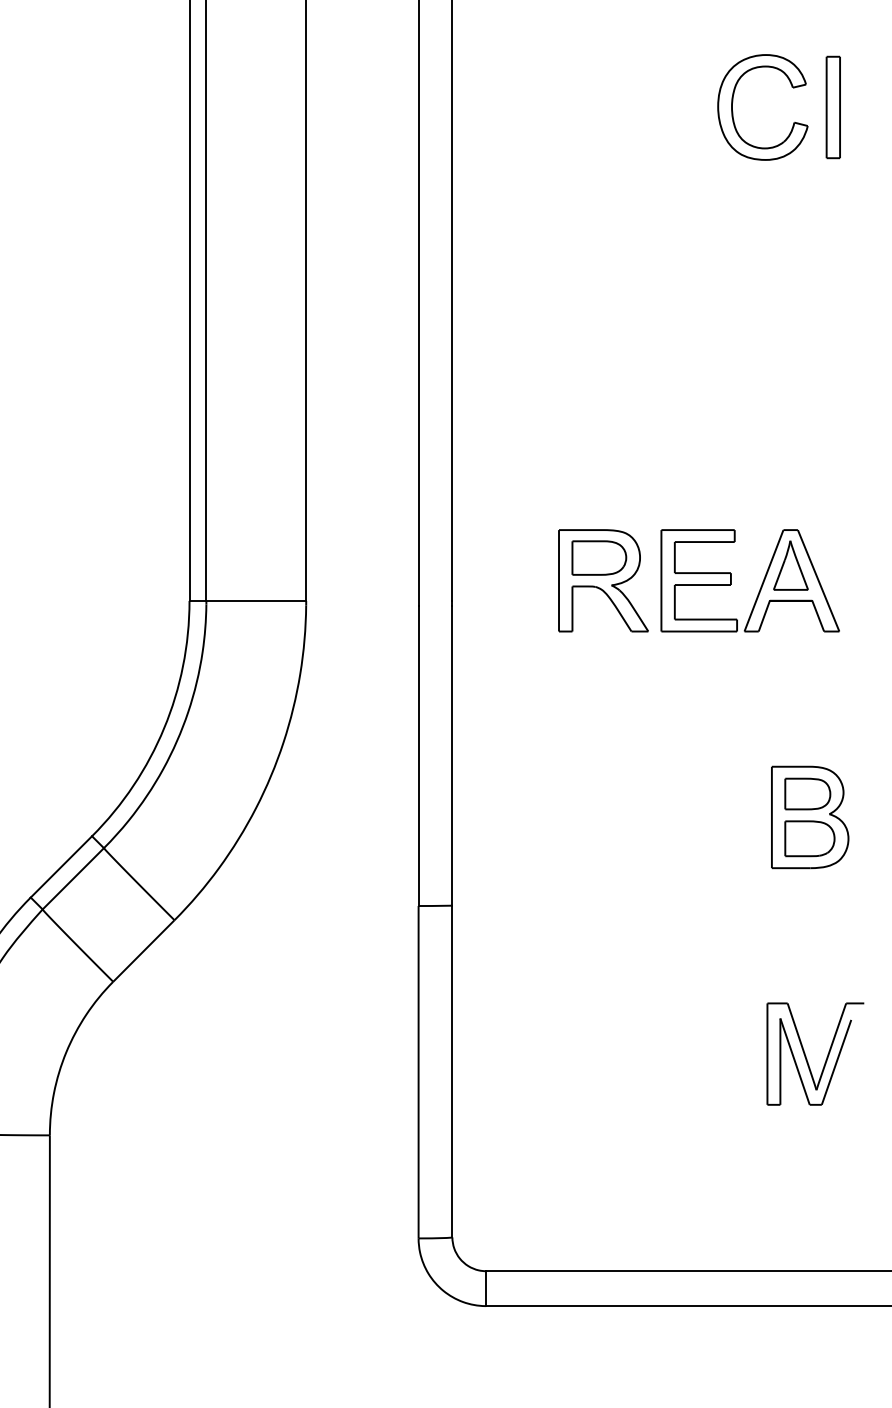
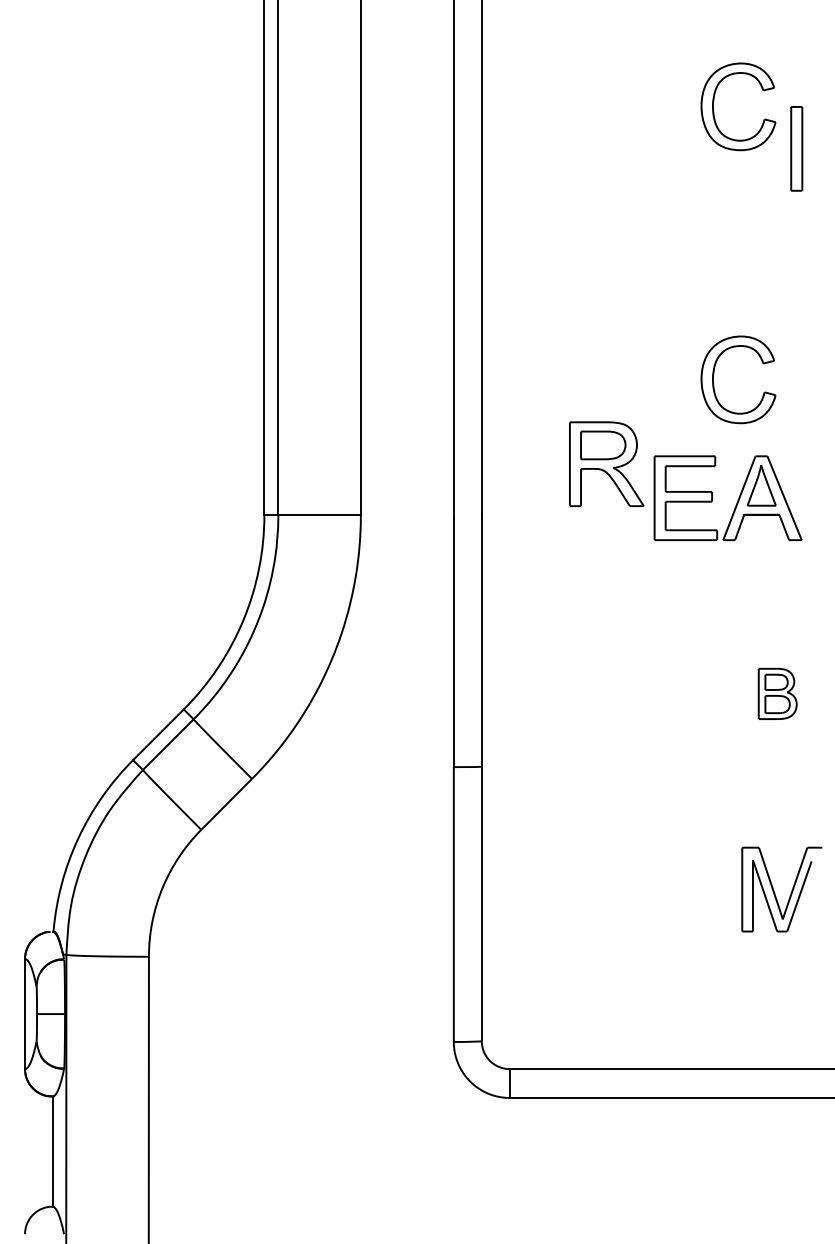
part: (833, 107) -> (796, 148), moved
part: (733, 431) -> (714, 374), added
part: (603, 581) -> (606, 464), moved
part: (810, 816) -> (777, 693), size x0.6

